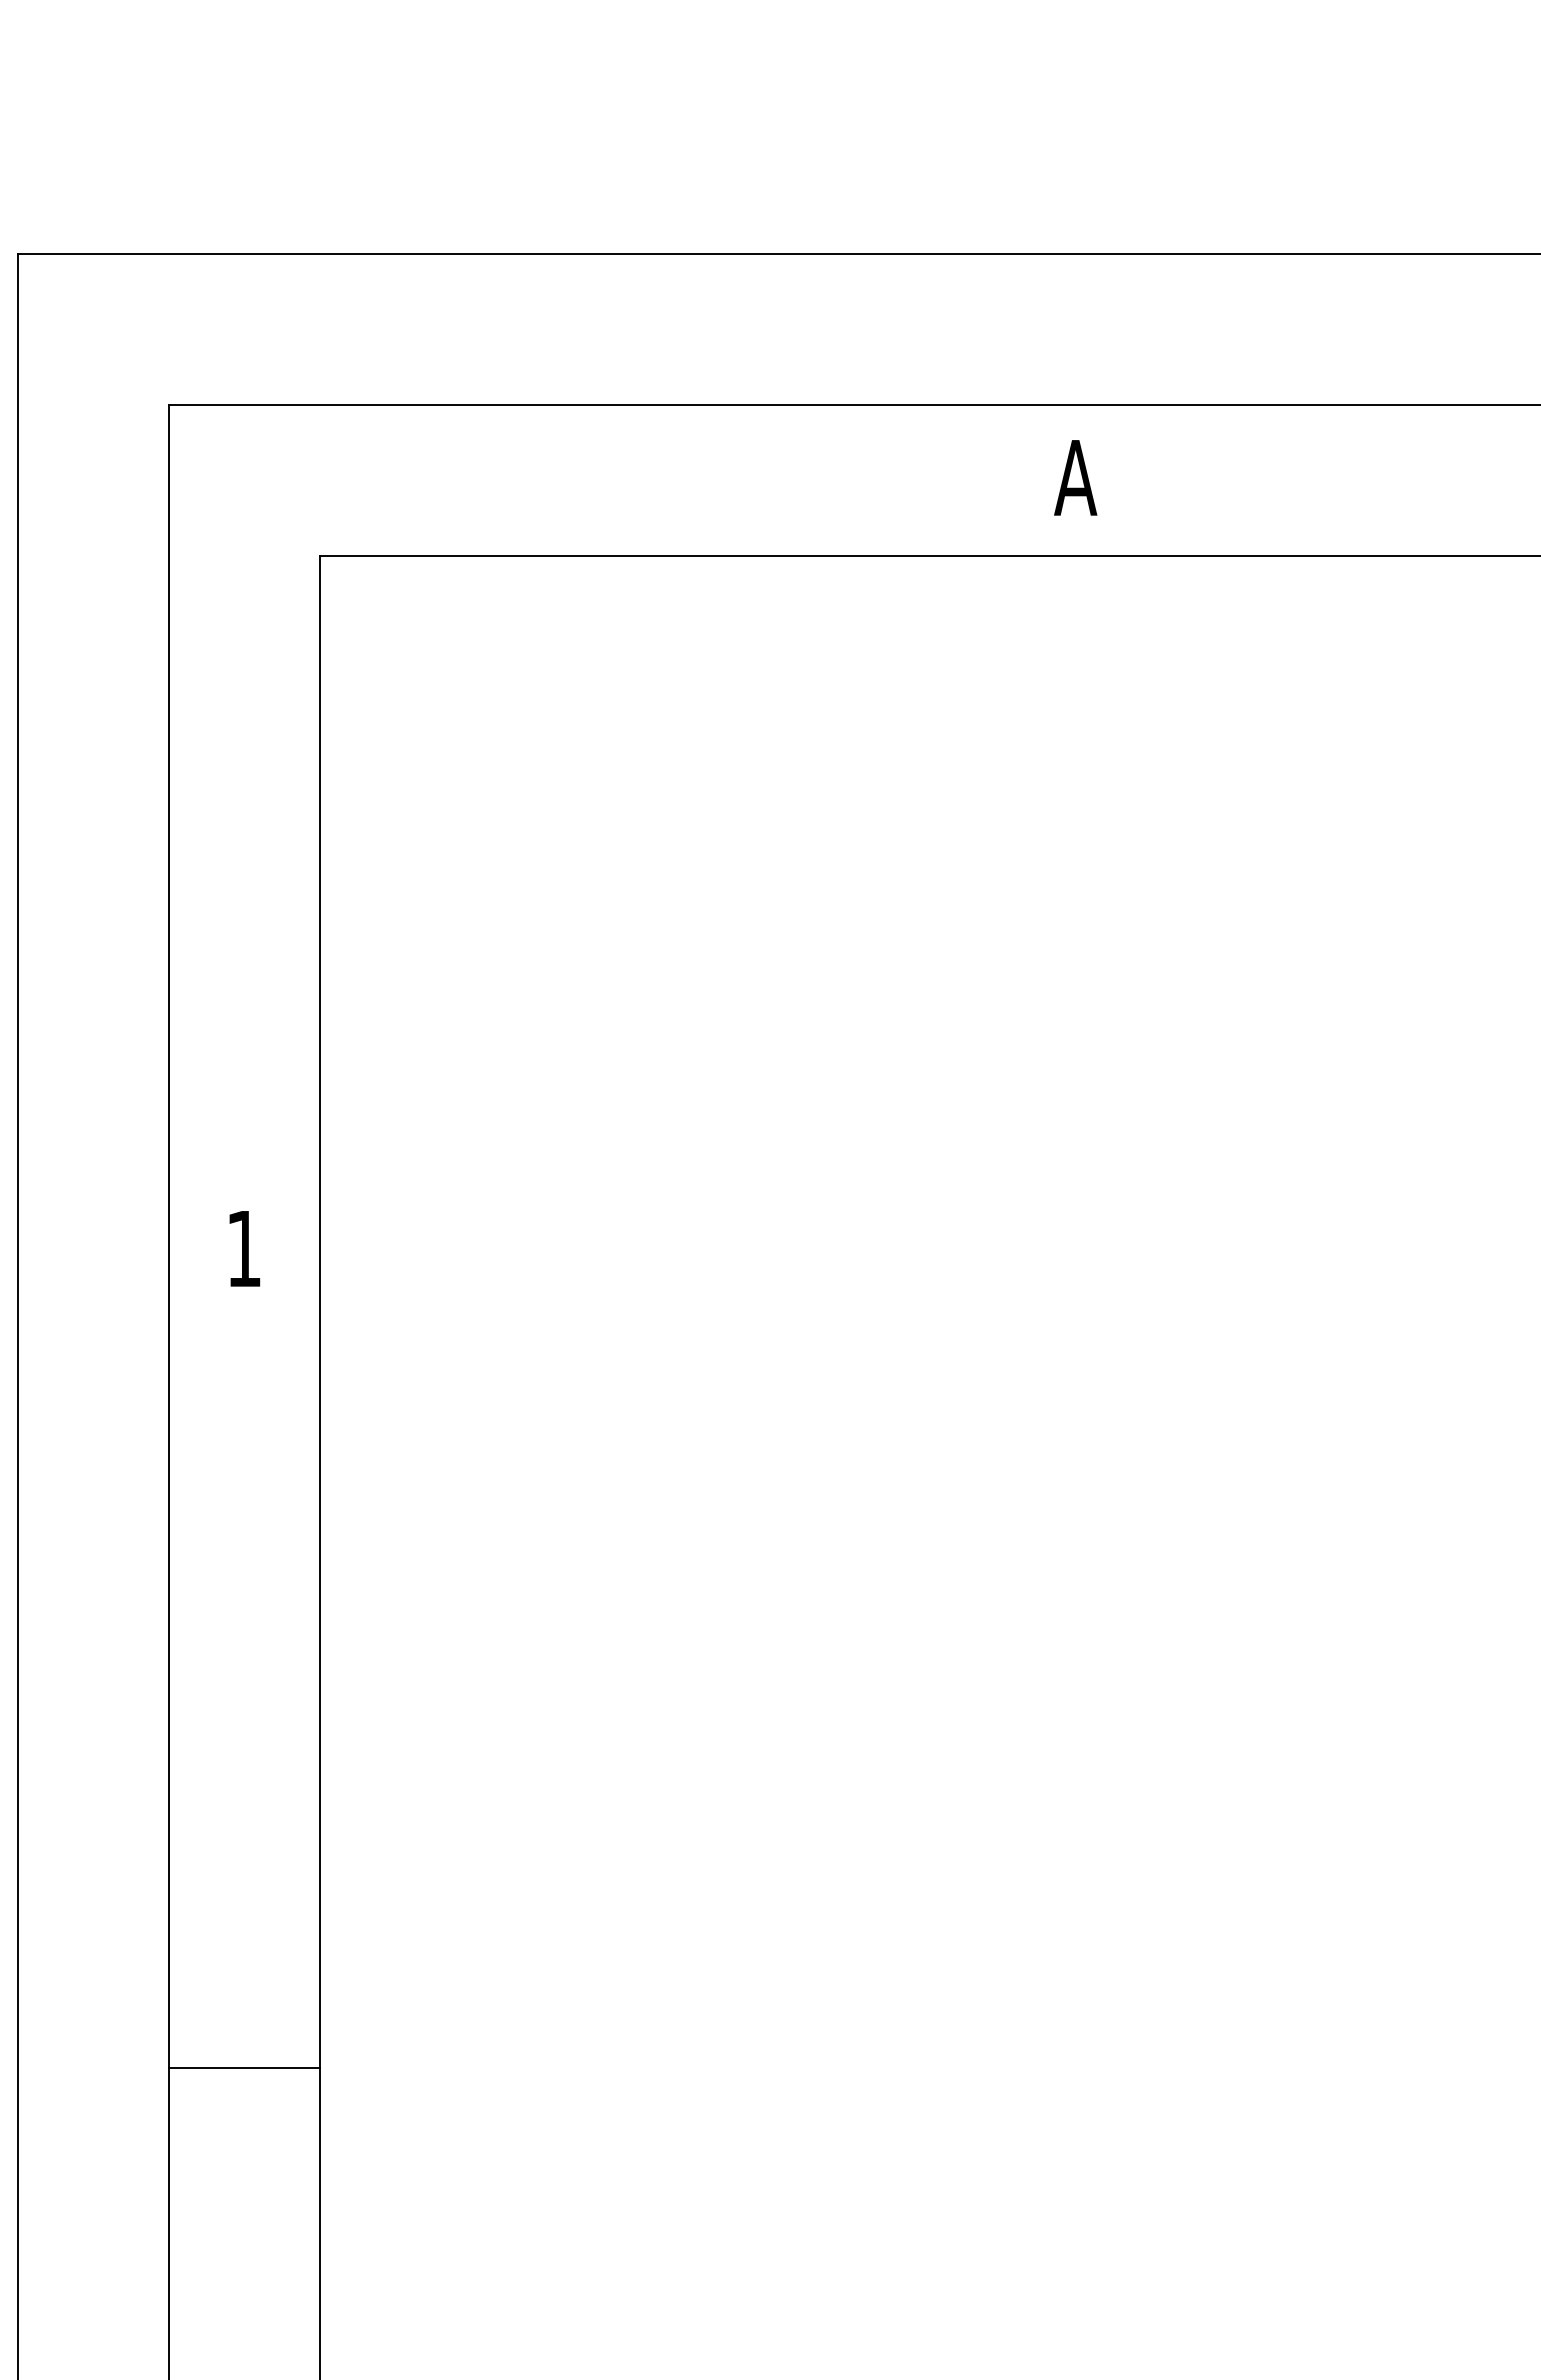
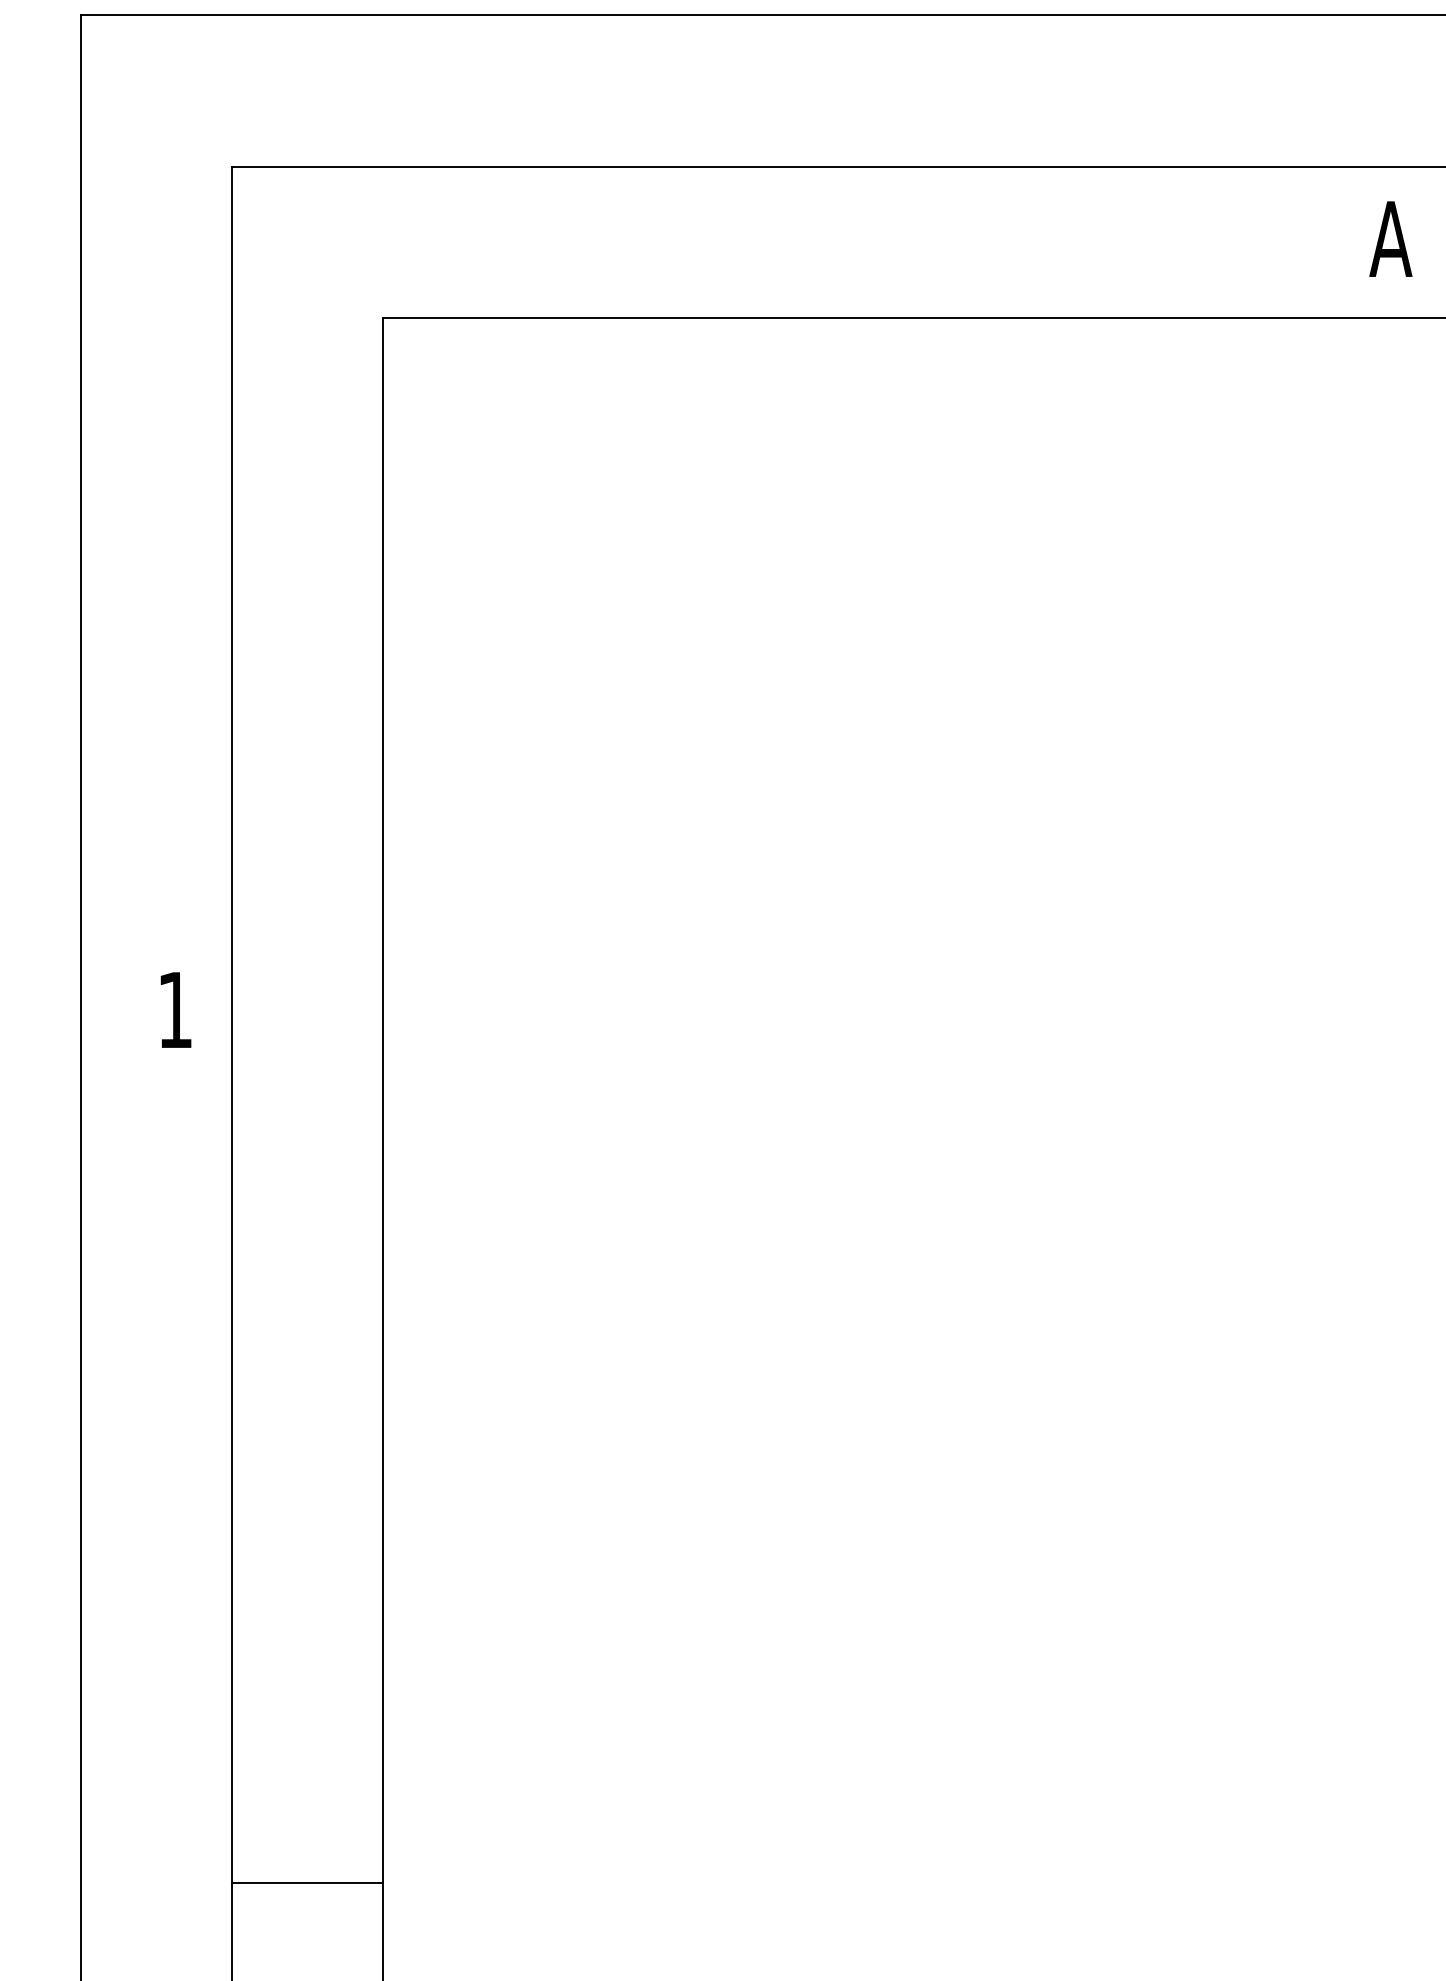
text: (1075, 477) -> (1390, 238), moved
text: (244, 1248) -> (175, 1009), moved
line: (243, 2068) -> (306, 1883), moved

